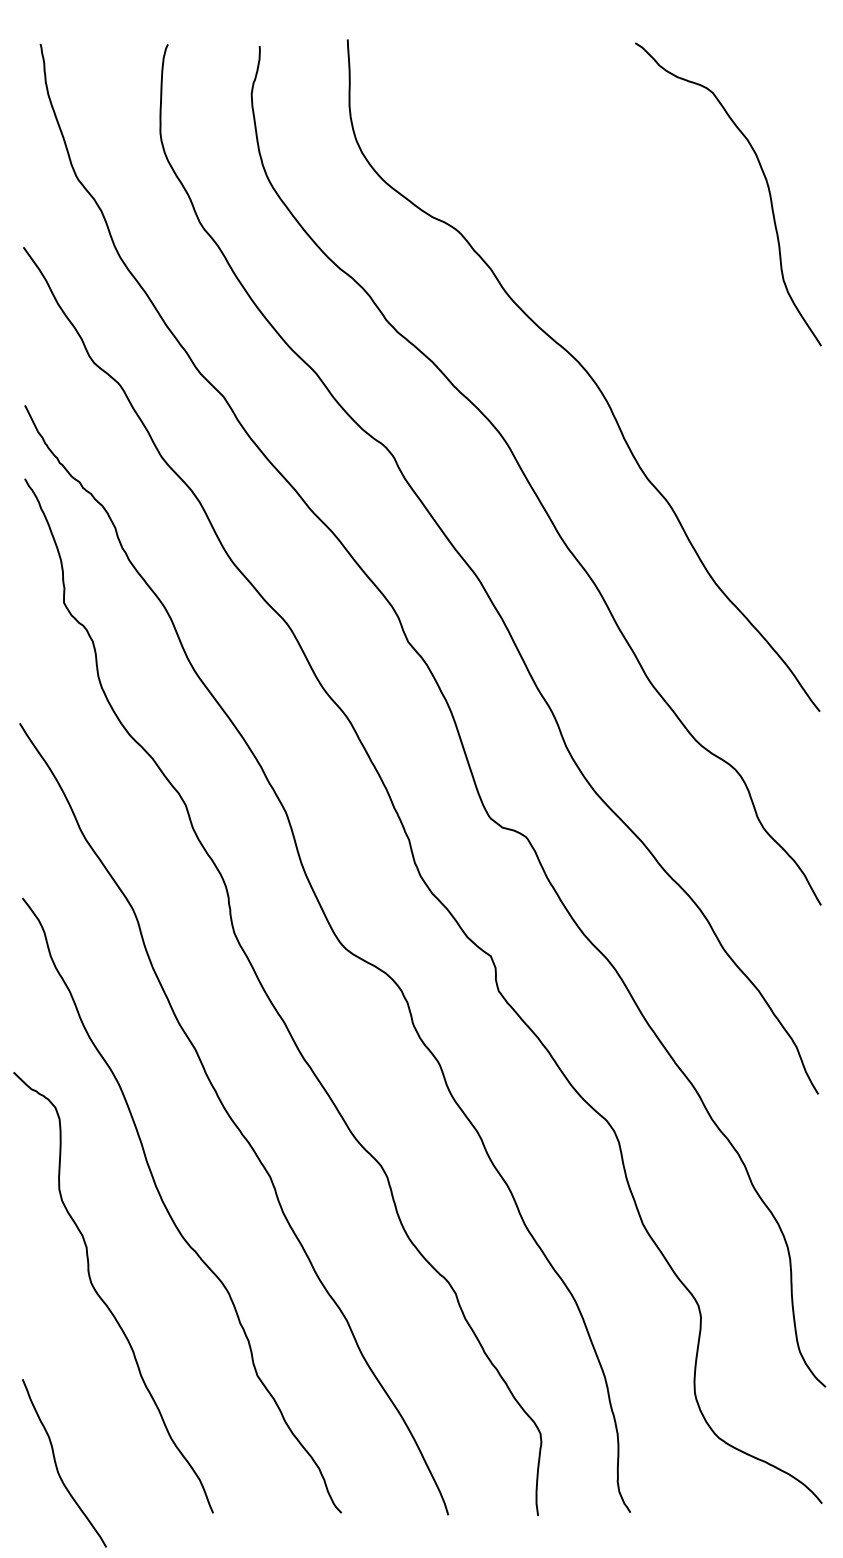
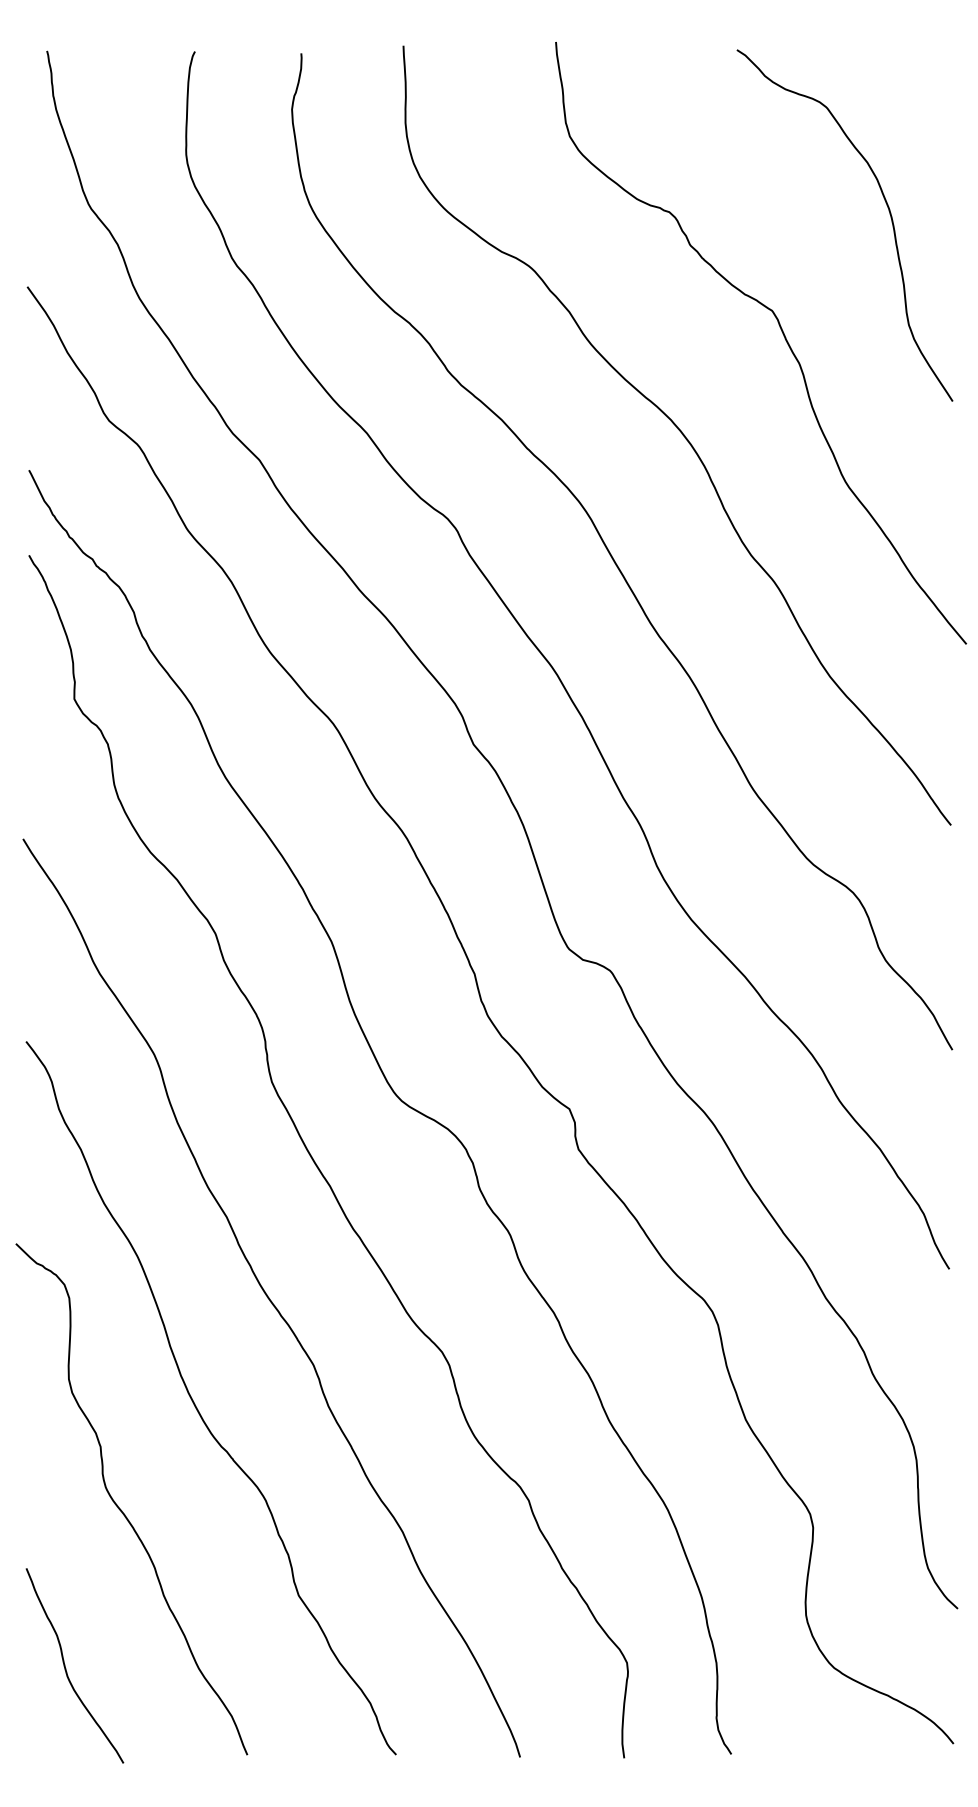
curve: (673, 286) -> (781, 332), added
curve: (57, 1465) -> (66, 1668), moved

